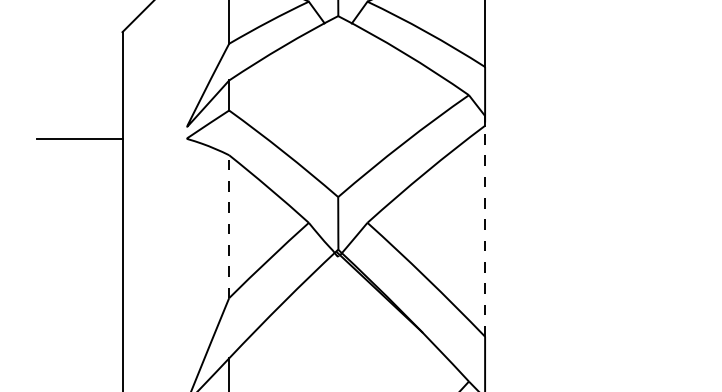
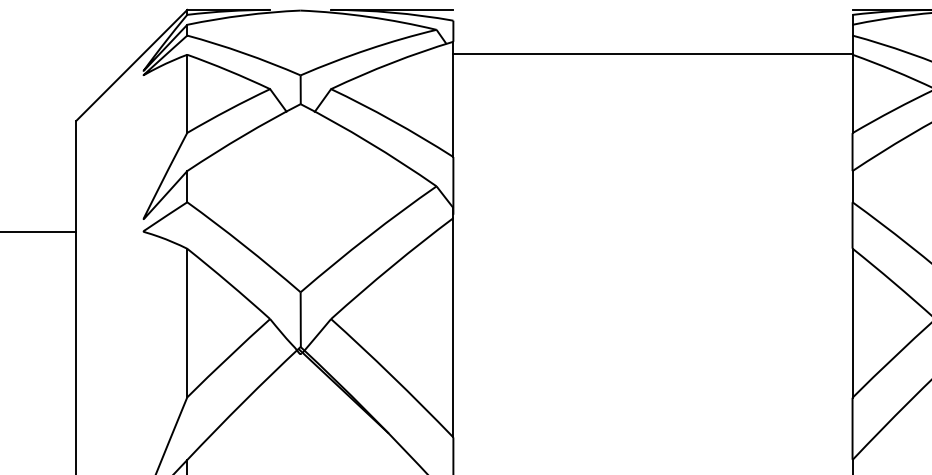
line: (229, 226) -> (187, 322), dashed -> solid
line: (485, 230) -> (453, 327), dashed -> solid

